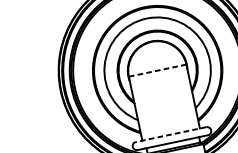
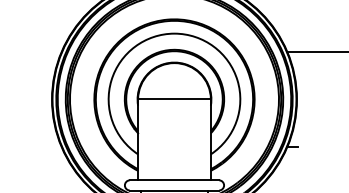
line: (157, 70) -> (174, 99), dashed -> solid
line: (171, 134) -> (174, 180), dashed -> solid

